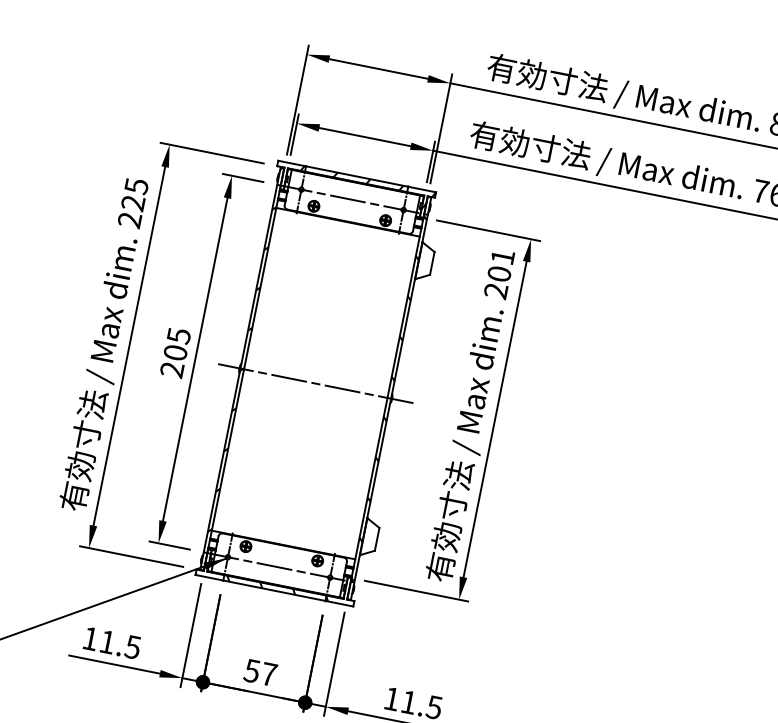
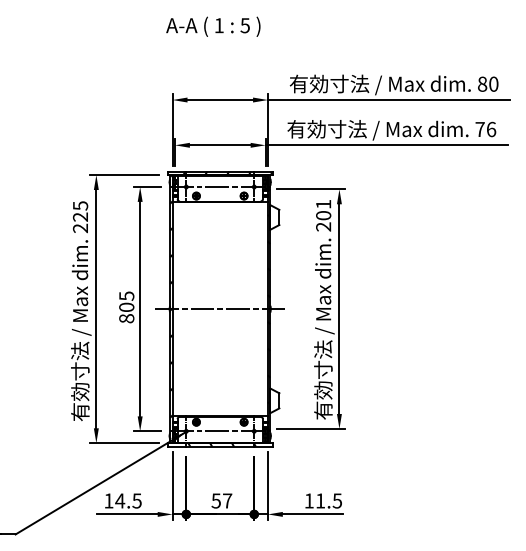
text: (171, 369) -> (126, 318), 205 -> 805
text: (108, 641) -> (120, 500), 11.5 -> 14.5

